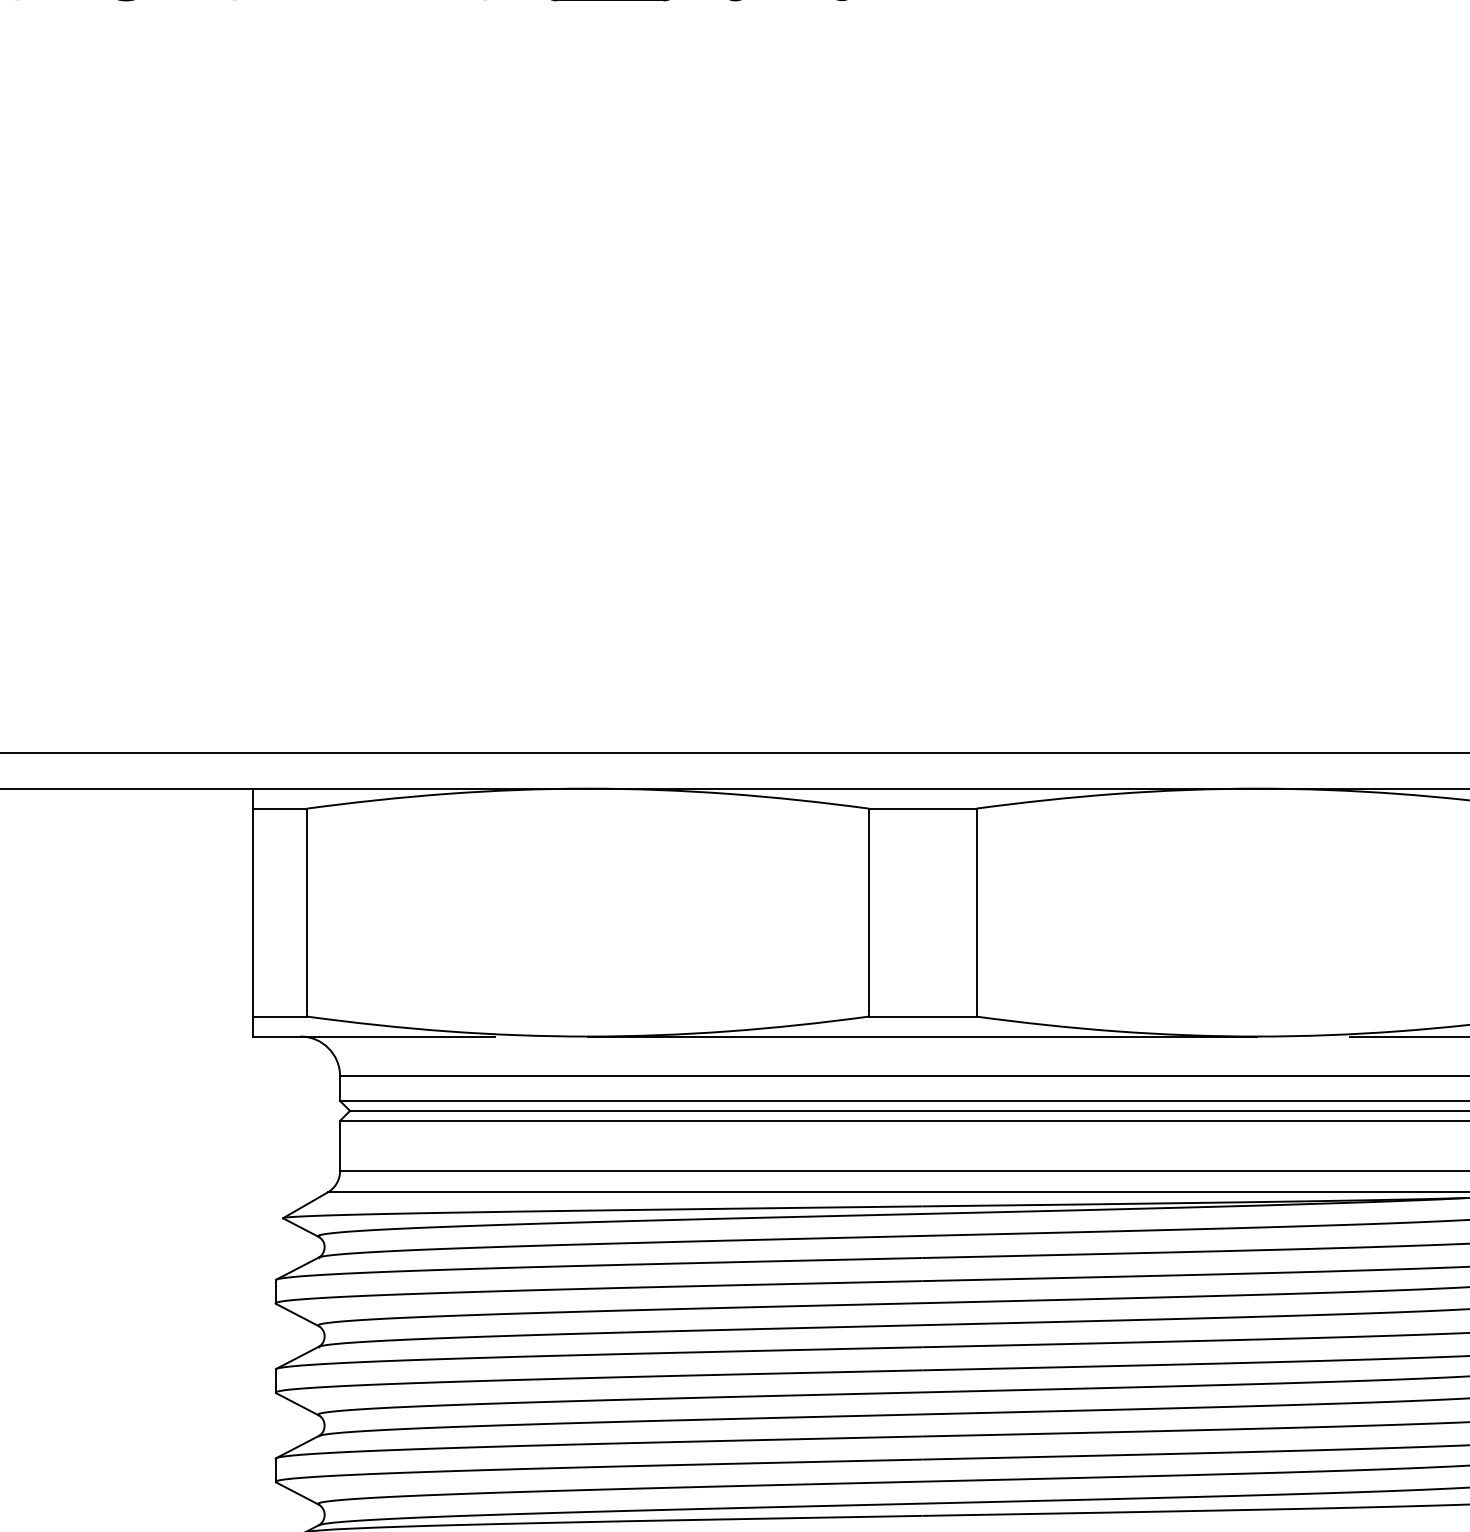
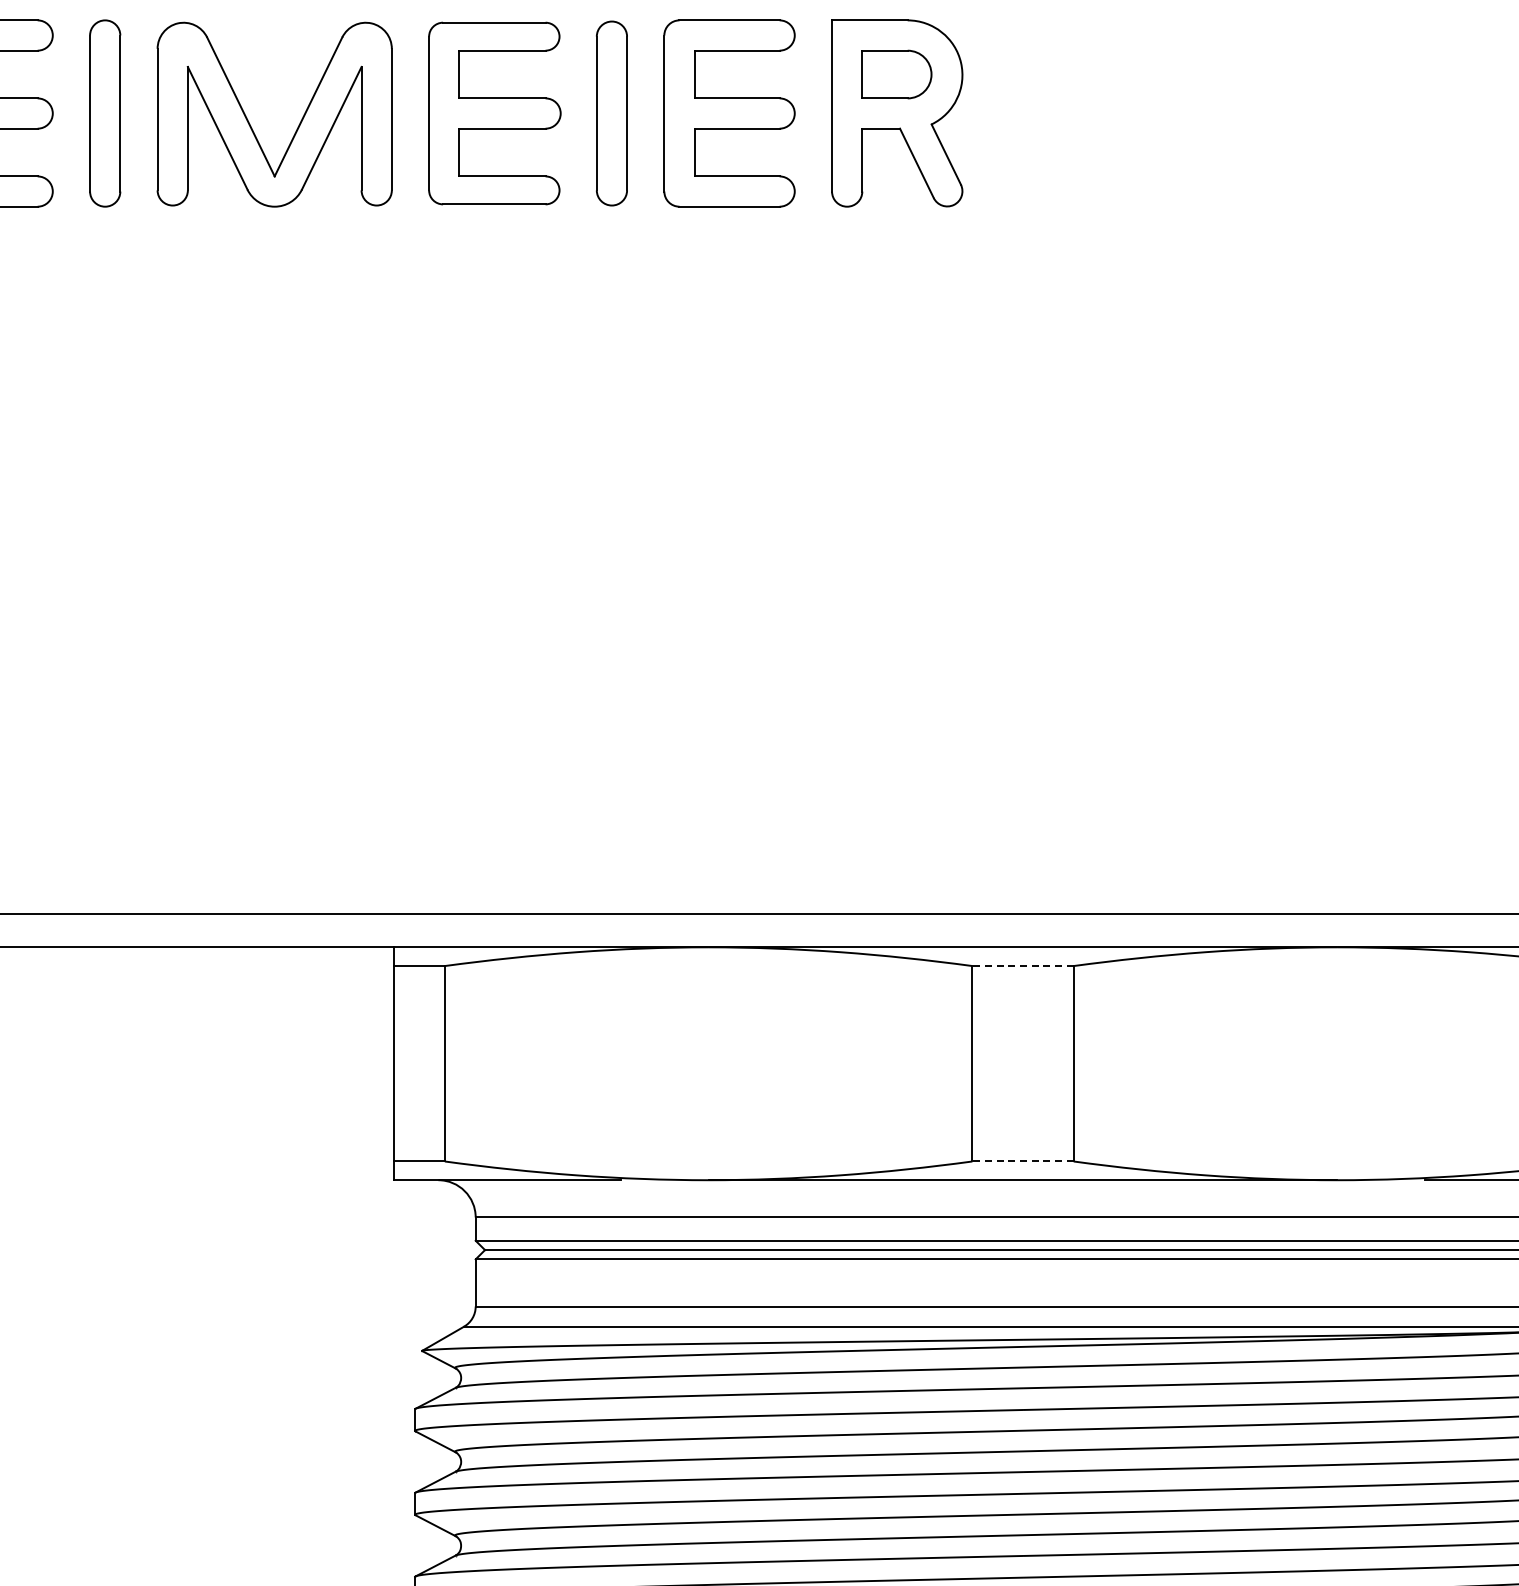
line: (923, 809) -> (1023, 966), solid -> dashed
line: (923, 1016) -> (1023, 1161), solid -> dashed

